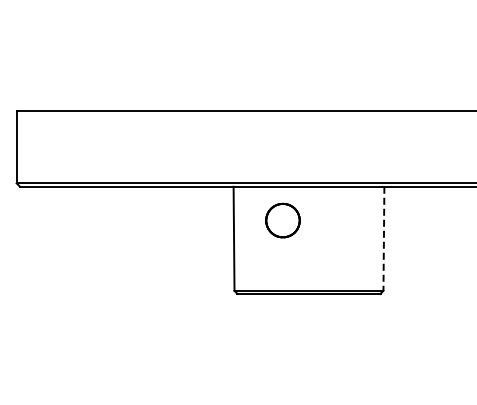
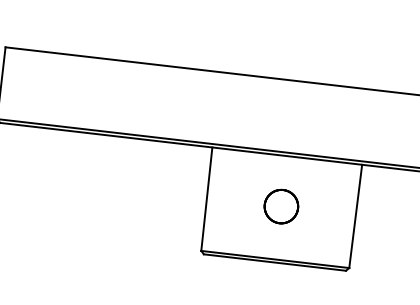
part: (282, 220) -> (280, 206), moved
line: (383, 239) -> (355, 217), dashed -> solid

